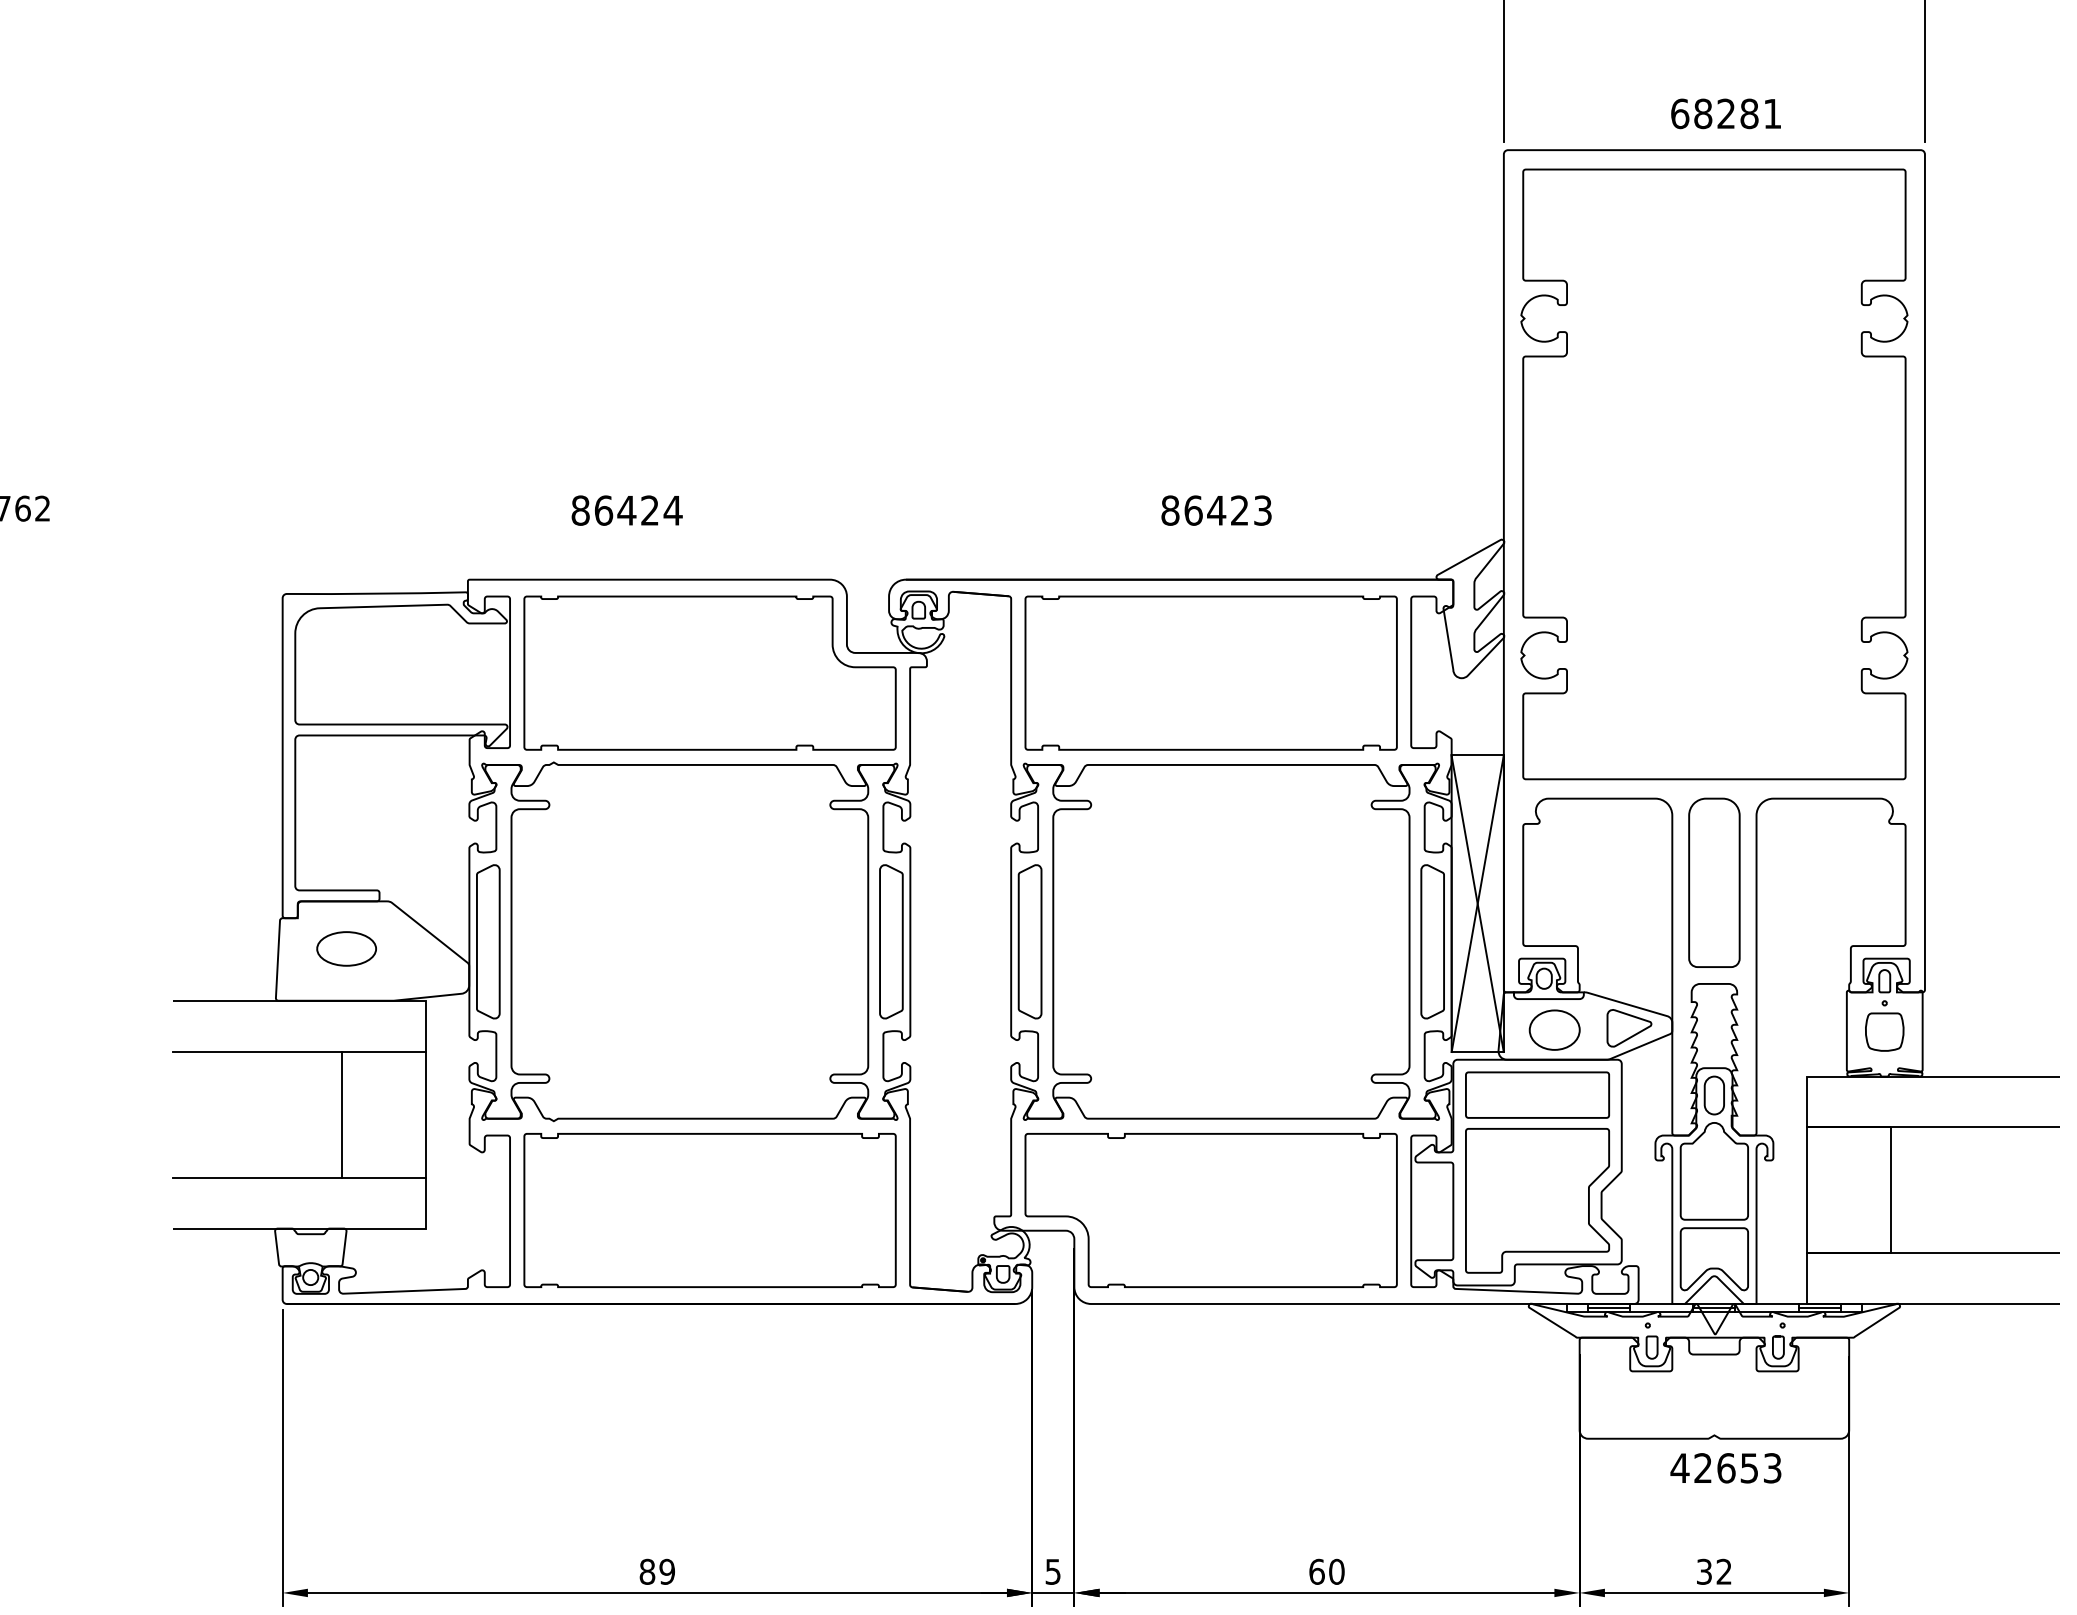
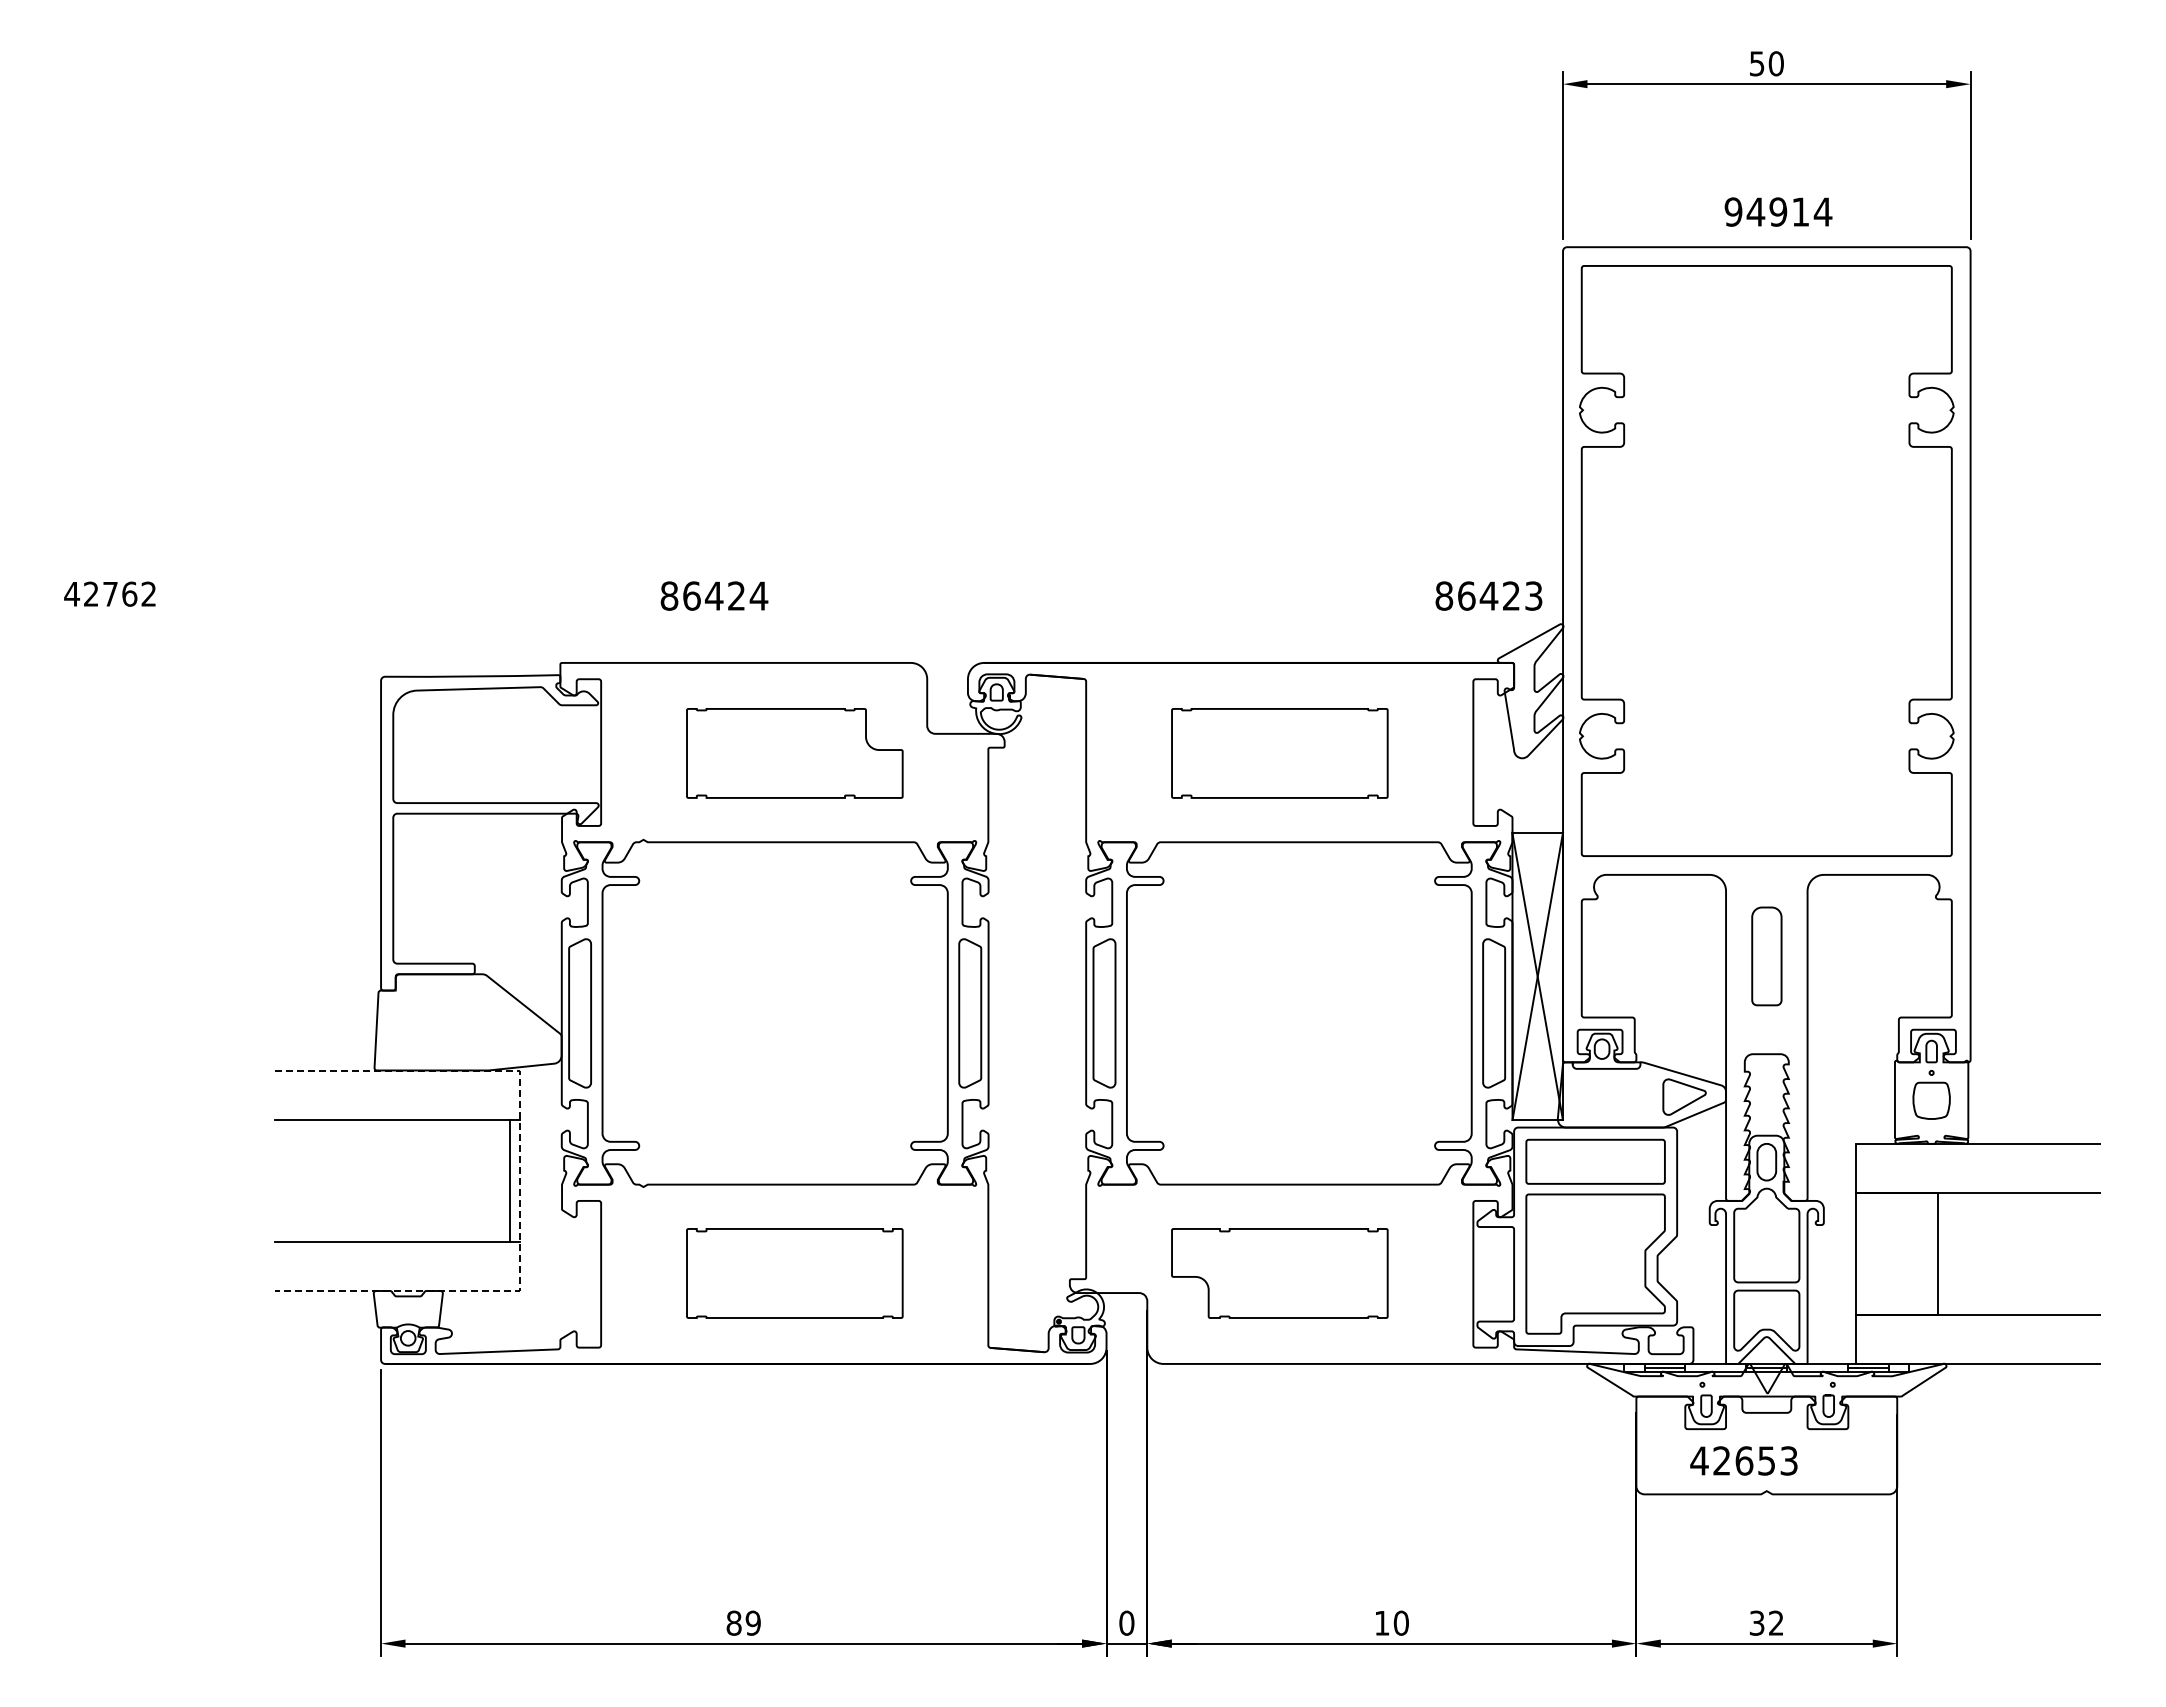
text: (1726, 113) -> (1778, 211), 68281 -> 94914
text: (1216, 510) -> (1488, 595), moved
part: (709, 673) -> (794, 753), size x0.6
part: (1210, 673) -> (1279, 753), size x0.6
part: (1714, 883) -> (1766, 956), size x0.6
part: (346, 949) -> (442, 1020), removed
part: (1554, 1029) -> (1612, 1098), removed
line: (342, 1114) -> (510, 1180), moved
line: (425, 1115) -> (519, 1181), solid -> dashed
part: (709, 1210) -> (794, 1273), size x0.6
part: (1210, 1210) -> (1279, 1273), size x0.6
text: (1725, 1467) -> (1743, 1460), moved
text: (1052, 1571) -> (1126, 1622), 5 -> 0
text: (1316, 1571) -> (1381, 1622), 60 -> 10

